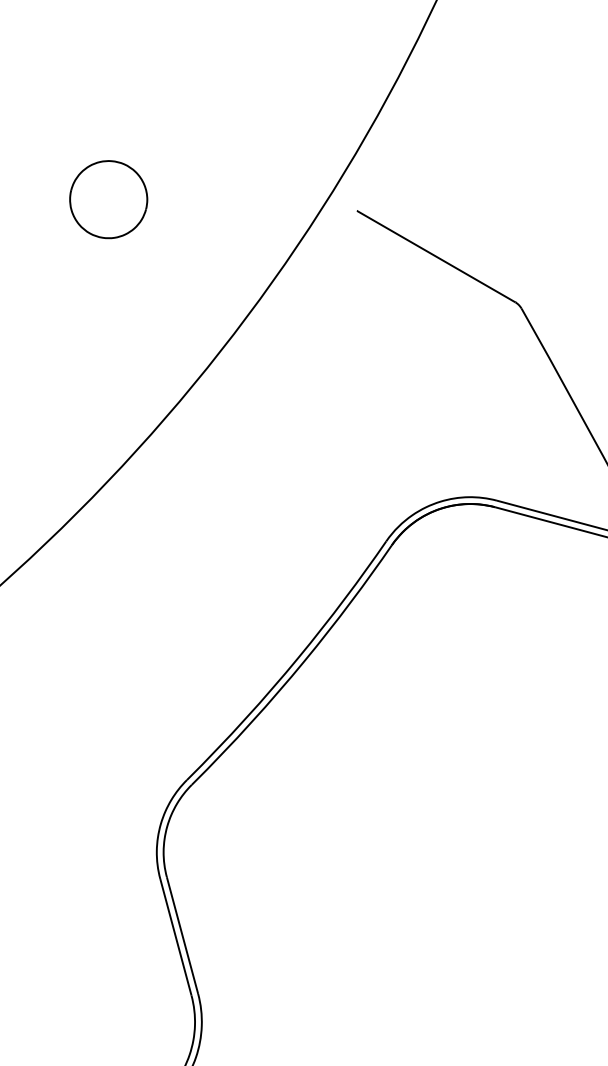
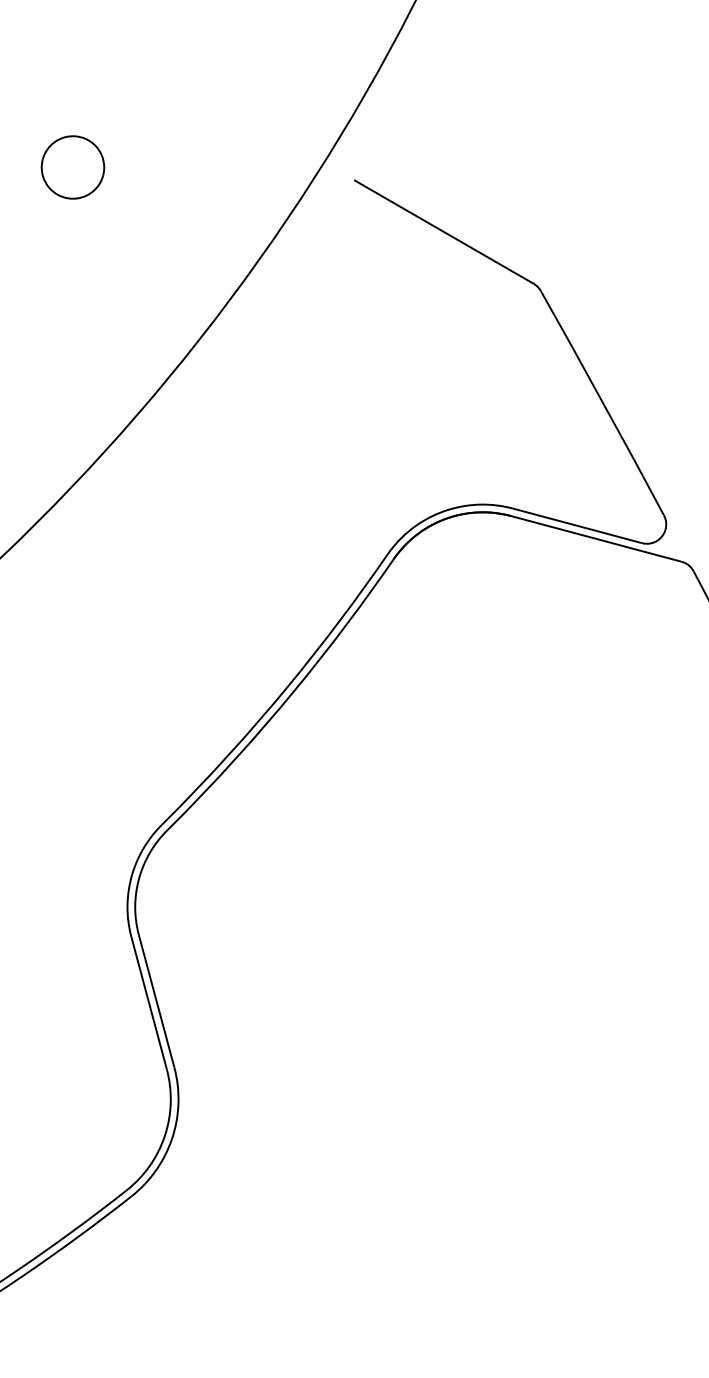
part: (108, 199) -> (72, 167), size x0.71

